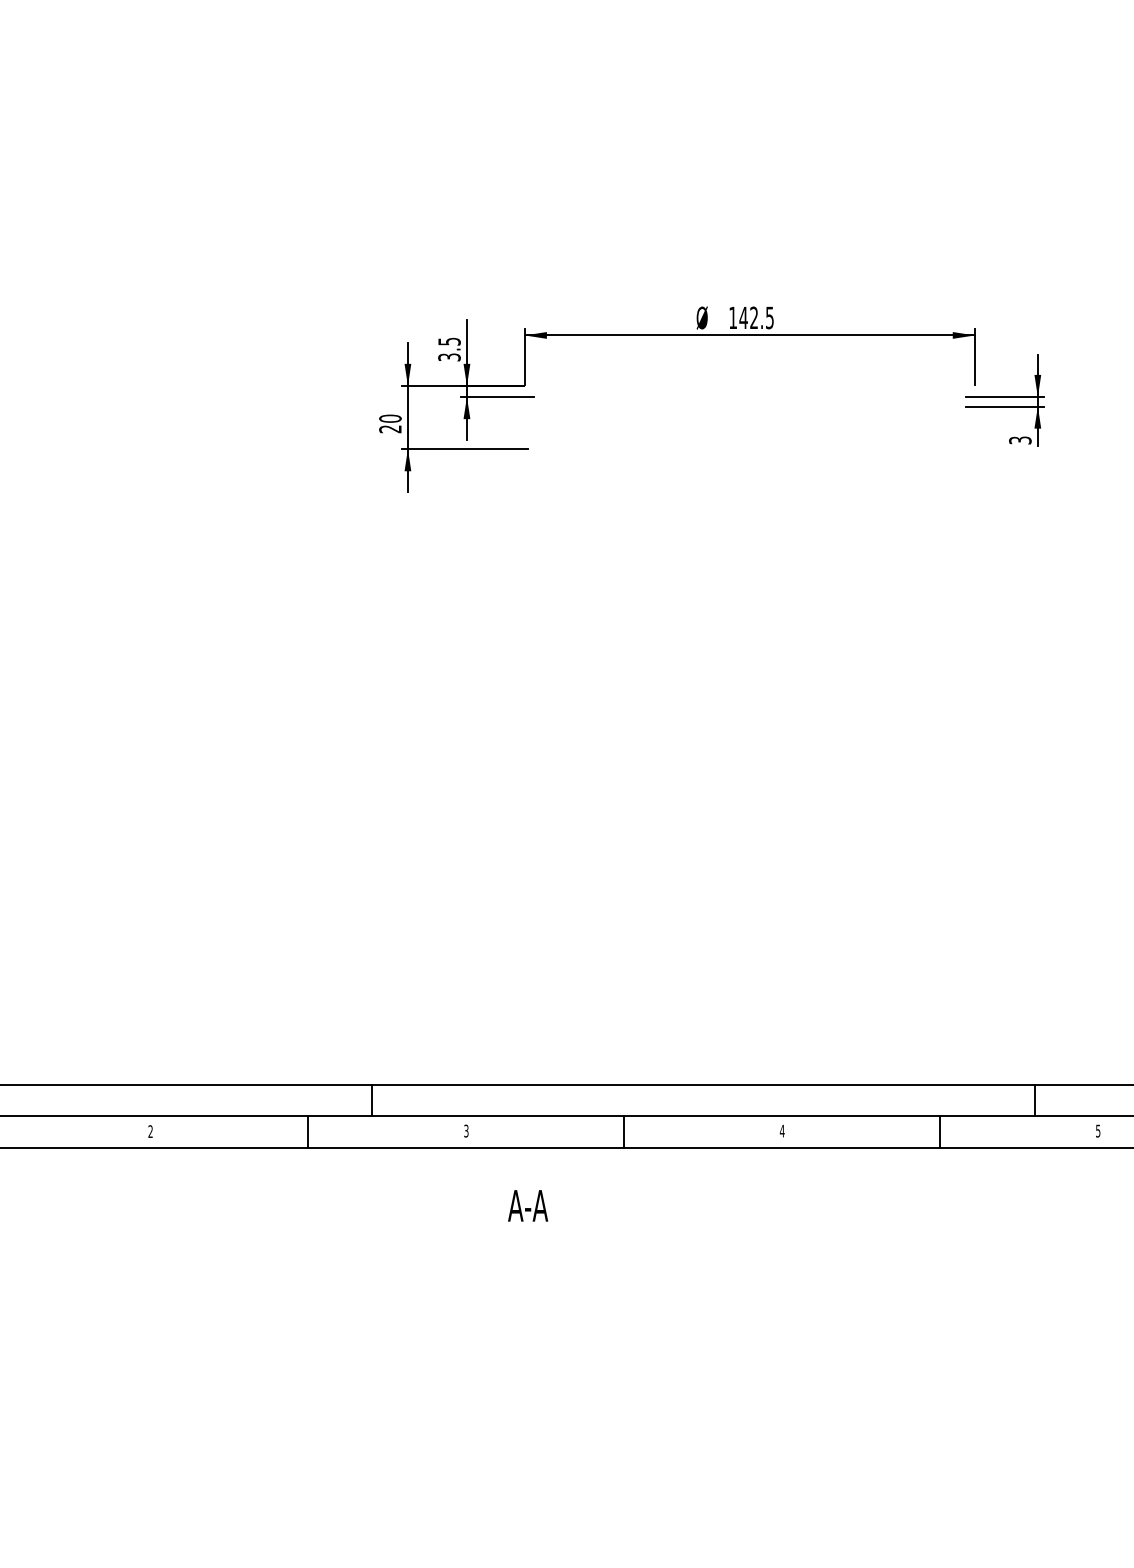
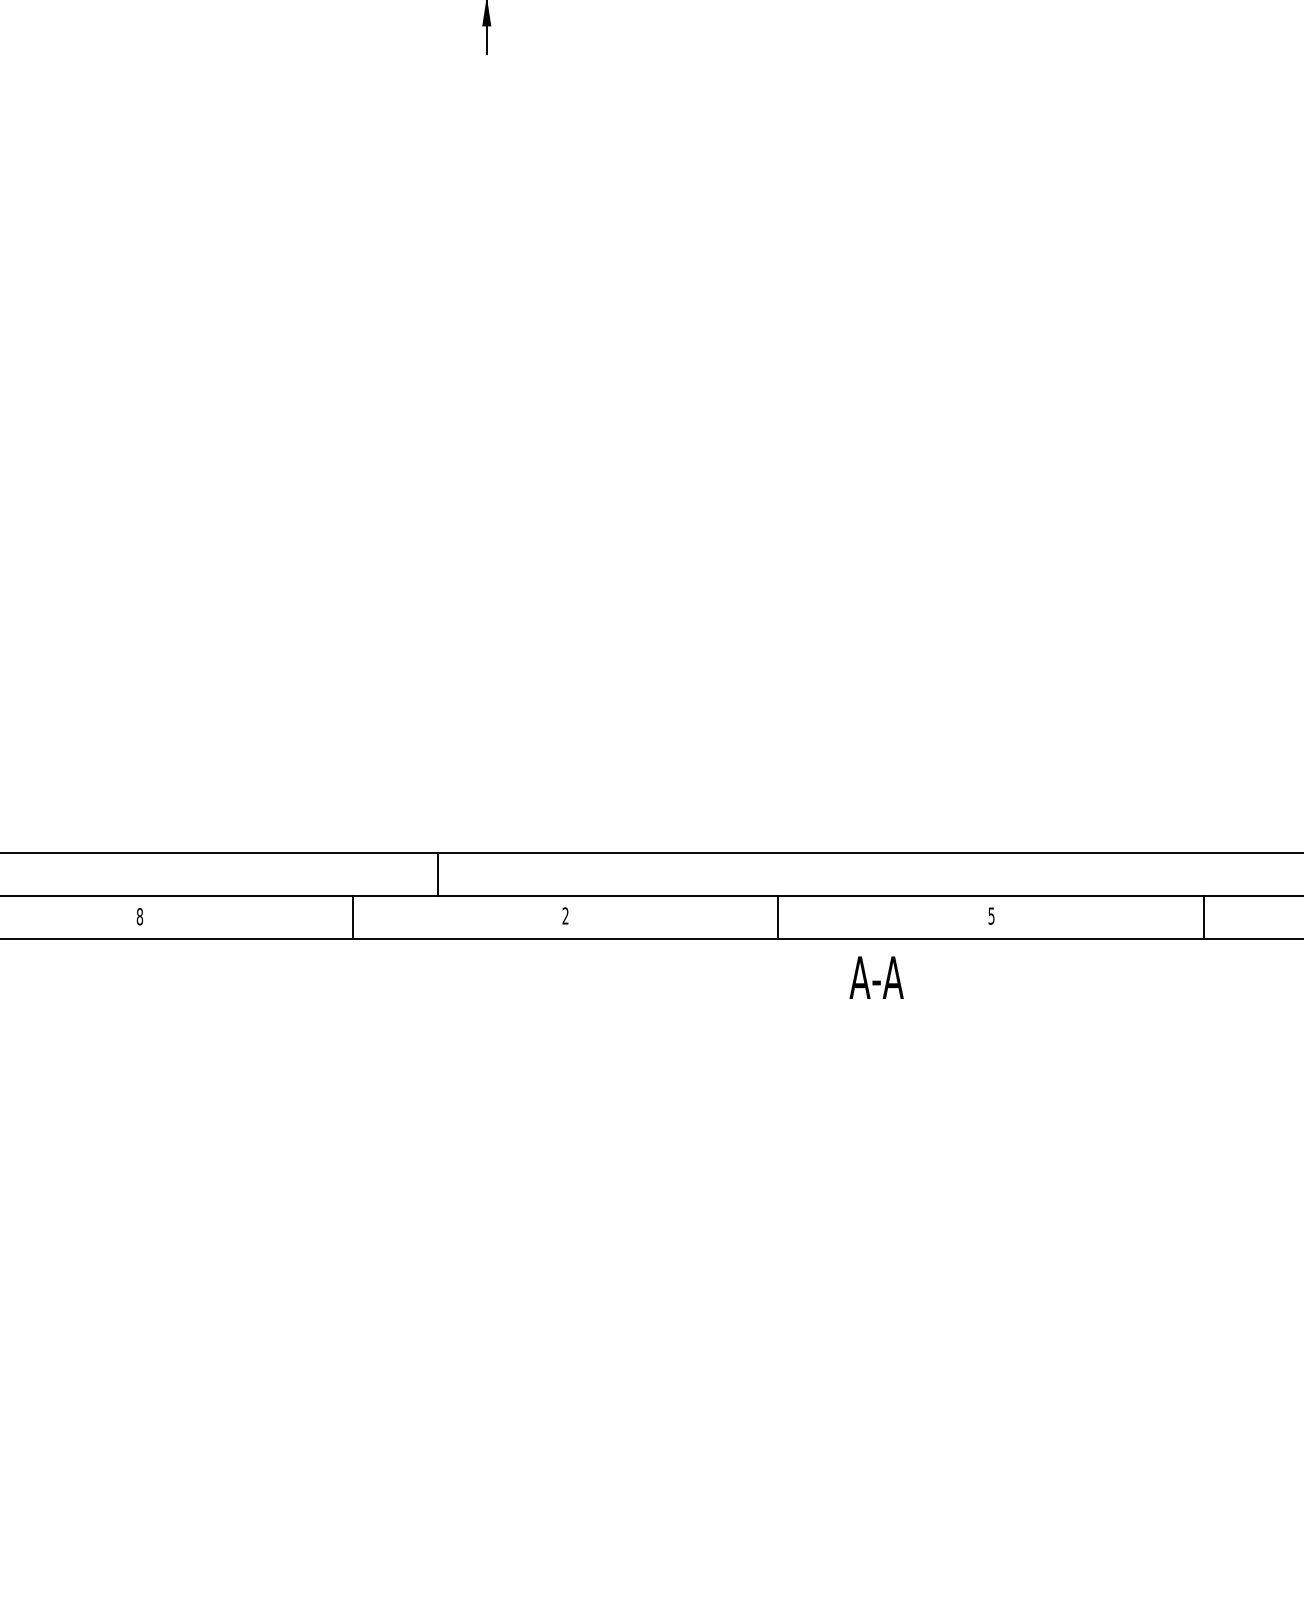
text: (781, 1130) -> (990, 915), 4 -> 5
text: (150, 1131) -> (139, 916), 2 -> 8
text: (466, 1131) -> (565, 916), 3 -> 2
text: (528, 1205) -> (877, 977), moved

